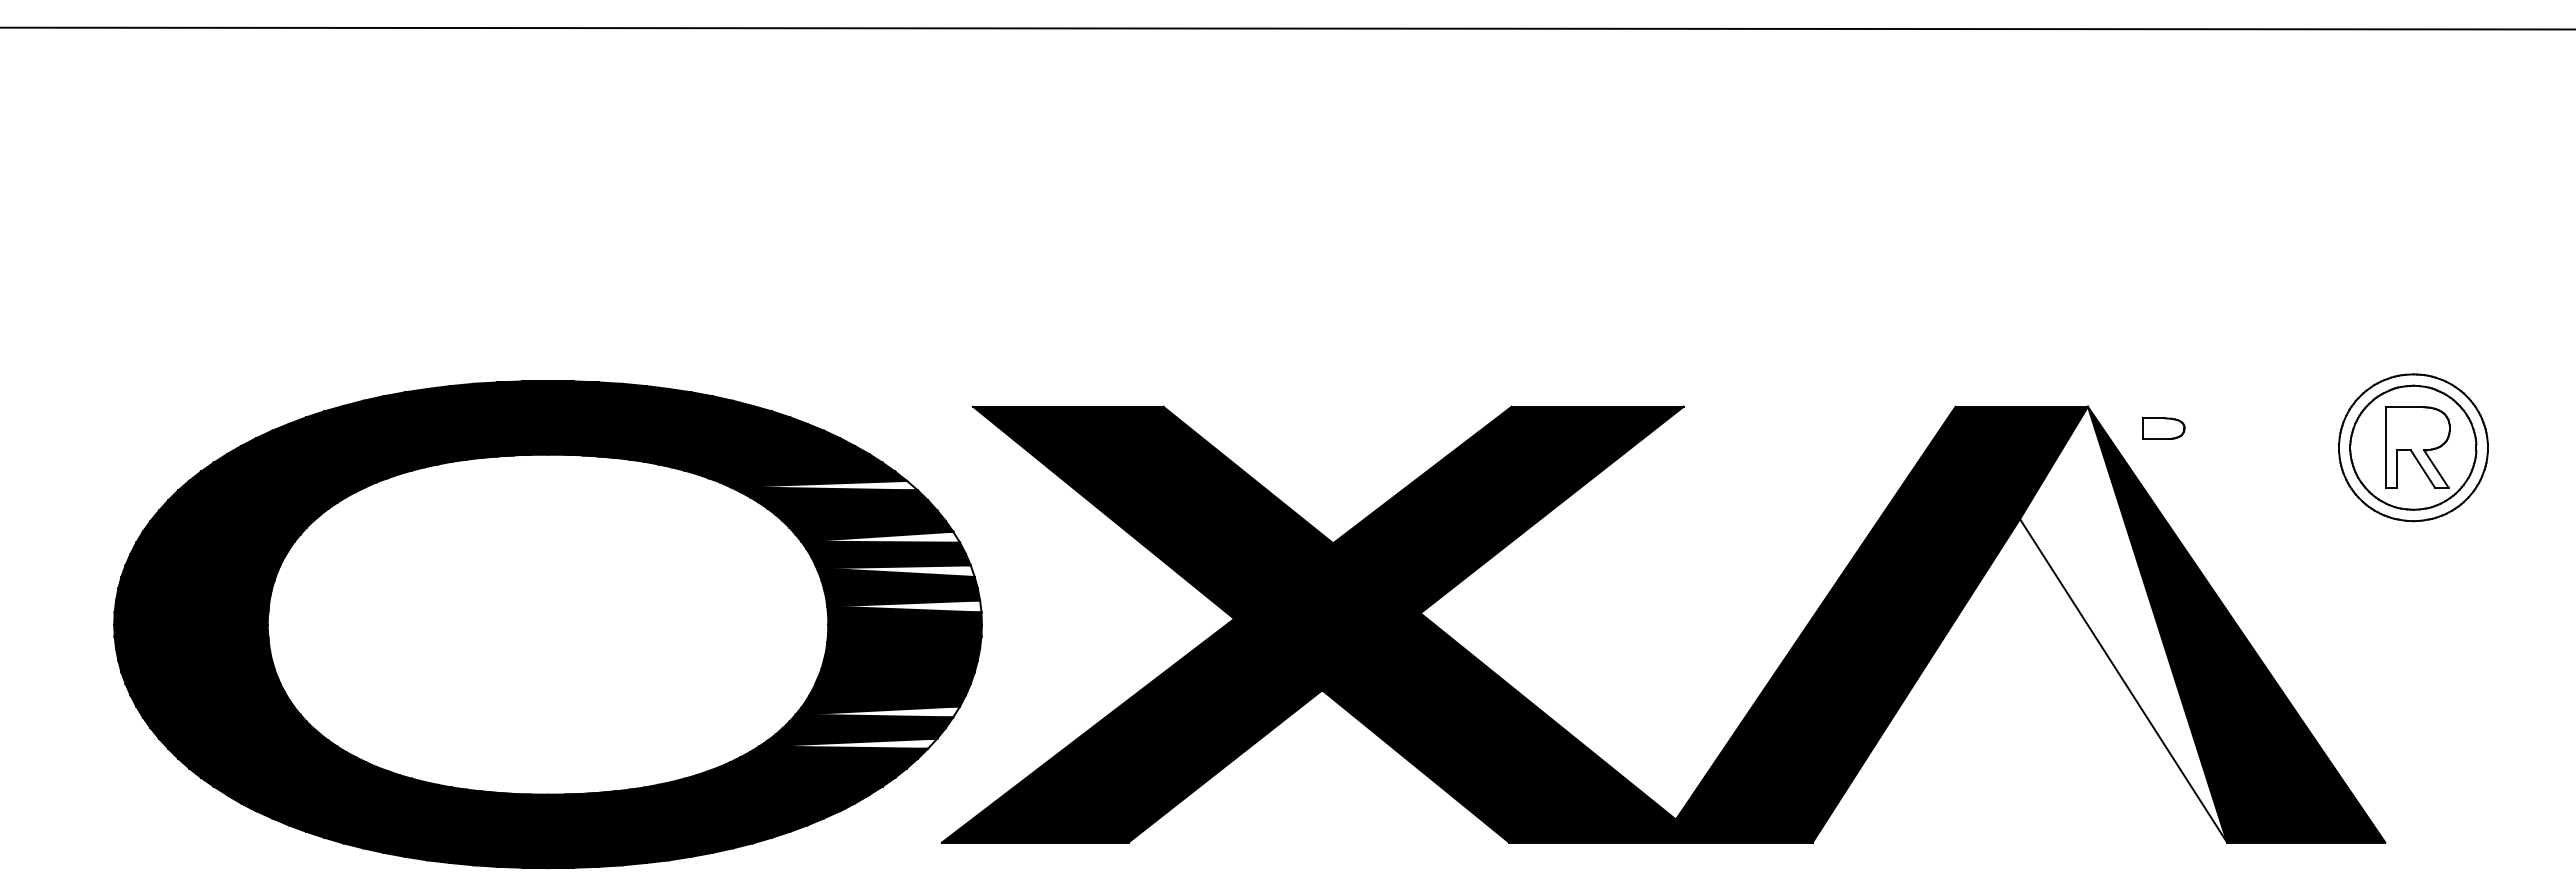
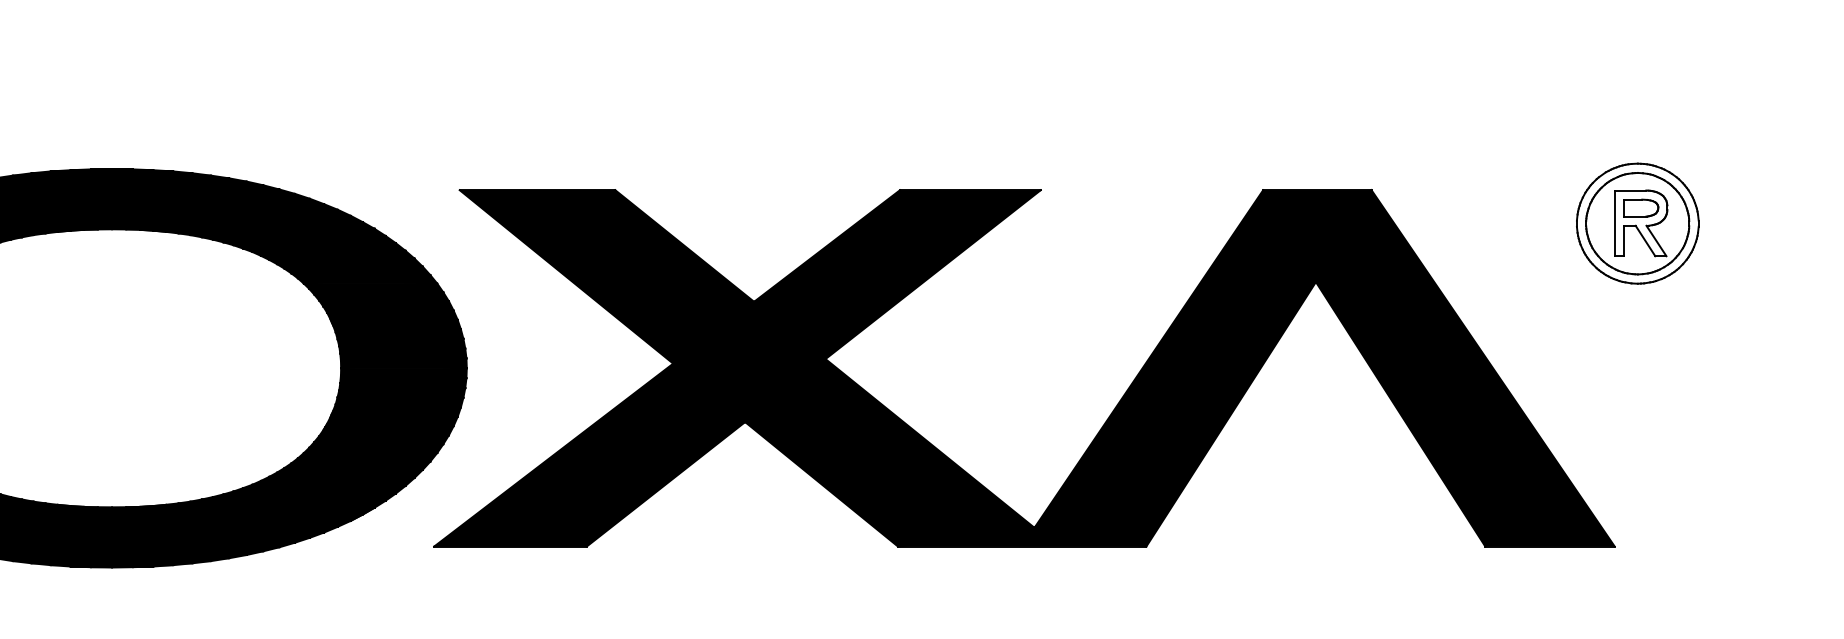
part: (2163, 428) -> (1641, 207), moved
fill: (823, 485) -> (337, 254), added
fill: (880, 536) -> (383, 296), added
fill: (895, 570) -> (396, 324), added
fill: (904, 606) -> (403, 353), added
fill: (2123, 624) -> (1400, 368), added
fill: (877, 711) -> (381, 439), added
fill: (848, 743) -> (357, 465), added

